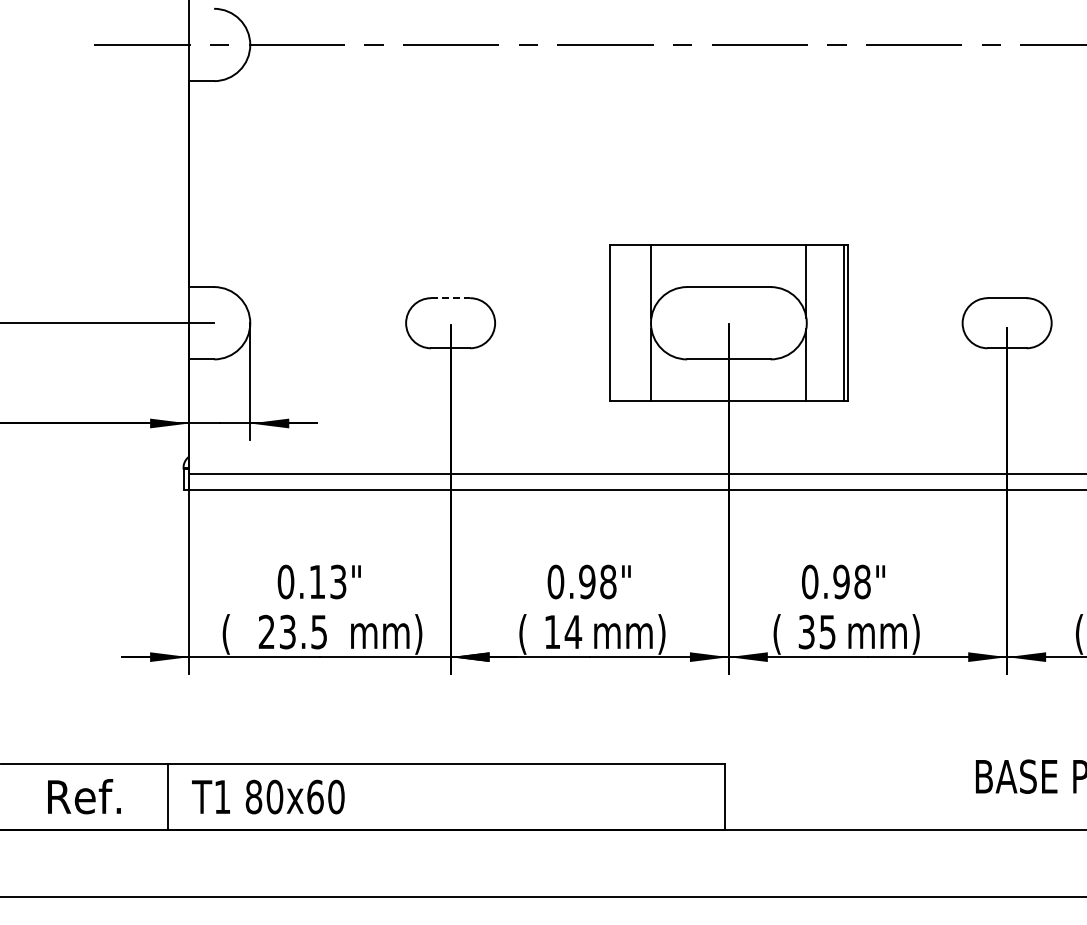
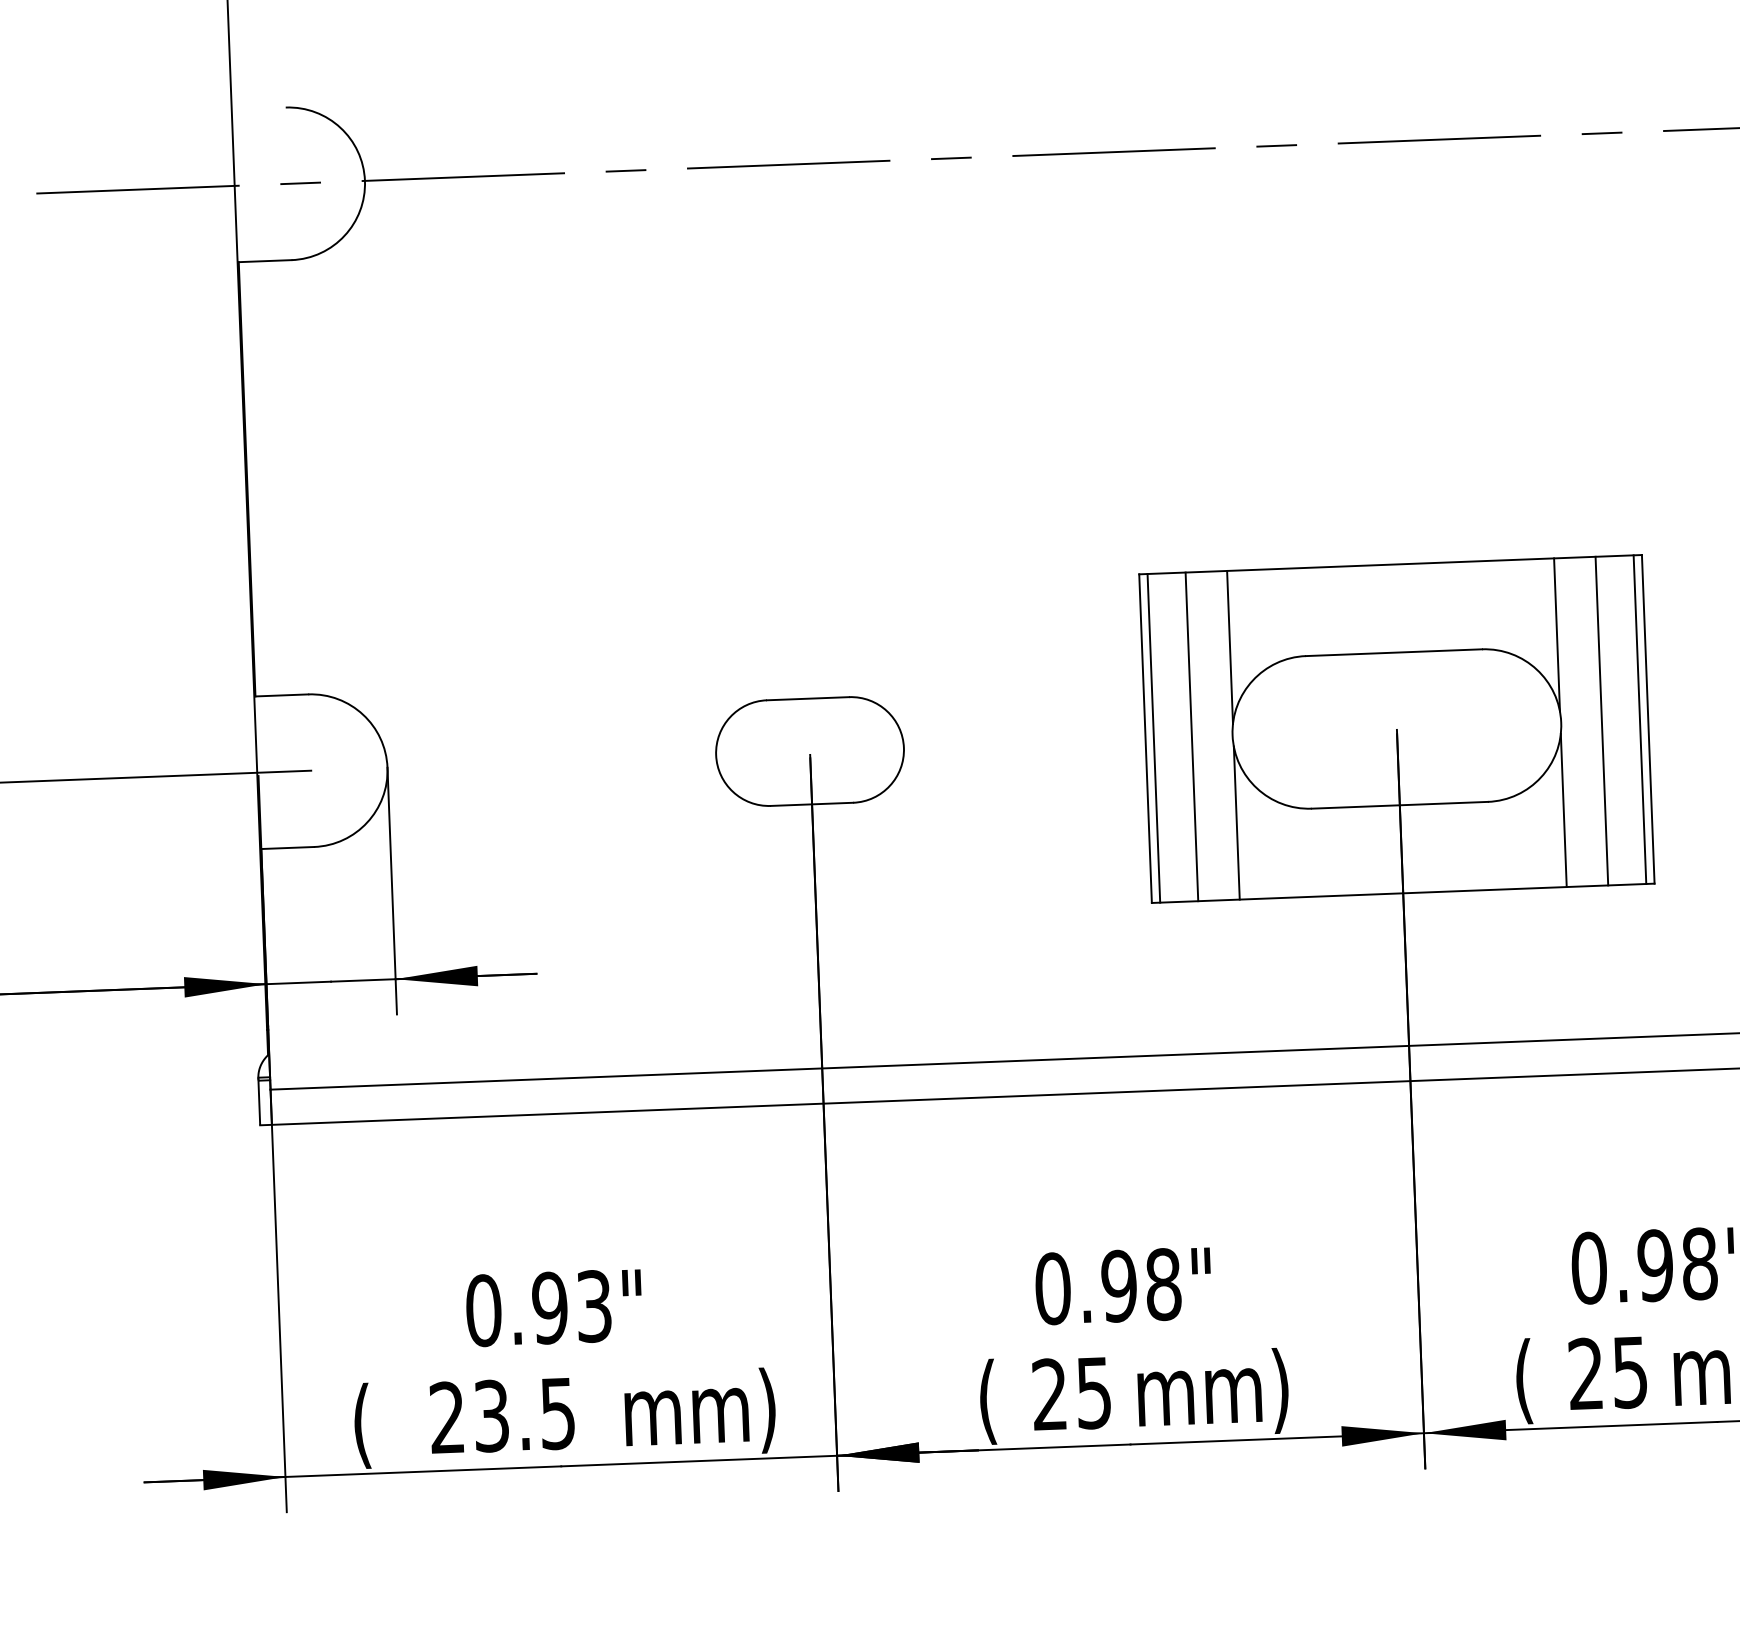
line: (451, 298) -> (809, 699), dashed -> solid
line: (613, 323) -> (1153, 738), added
line: (631, 323) -> (1191, 737), added
line: (826, 323) -> (1602, 721), added
text: (317, 581) -> (550, 1306), 0.13" -> 0.93"
text: (563, 631) -> (1073, 1392), 14 -> 25
text: (806, 632) -> (1585, 1374), 35 -> 25

